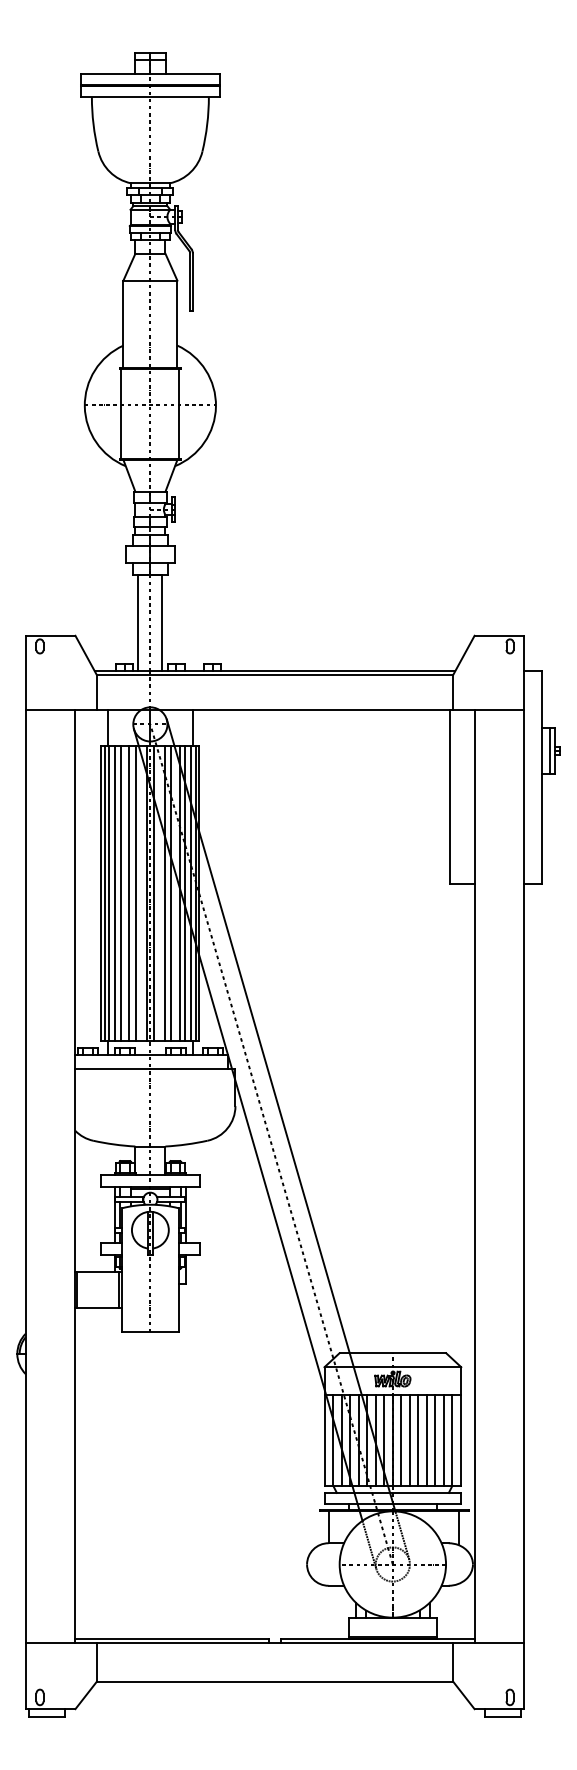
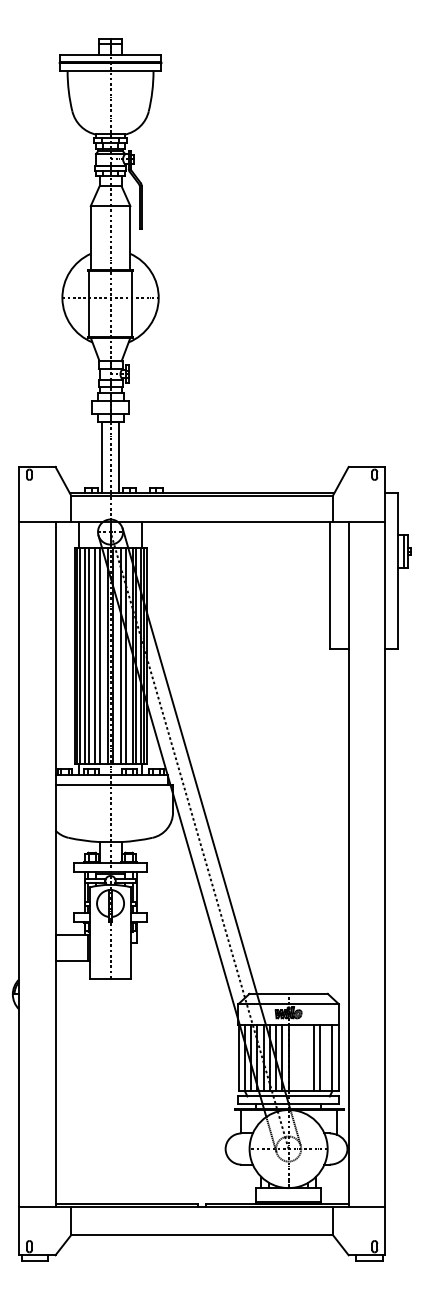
line: (400, 1439) -> (294, 1057), removed
line: (410, 1439) -> (301, 1057), removed
line: (418, 1439) -> (307, 1057), removed
line: (444, 1439) -> (326, 1057), removed

